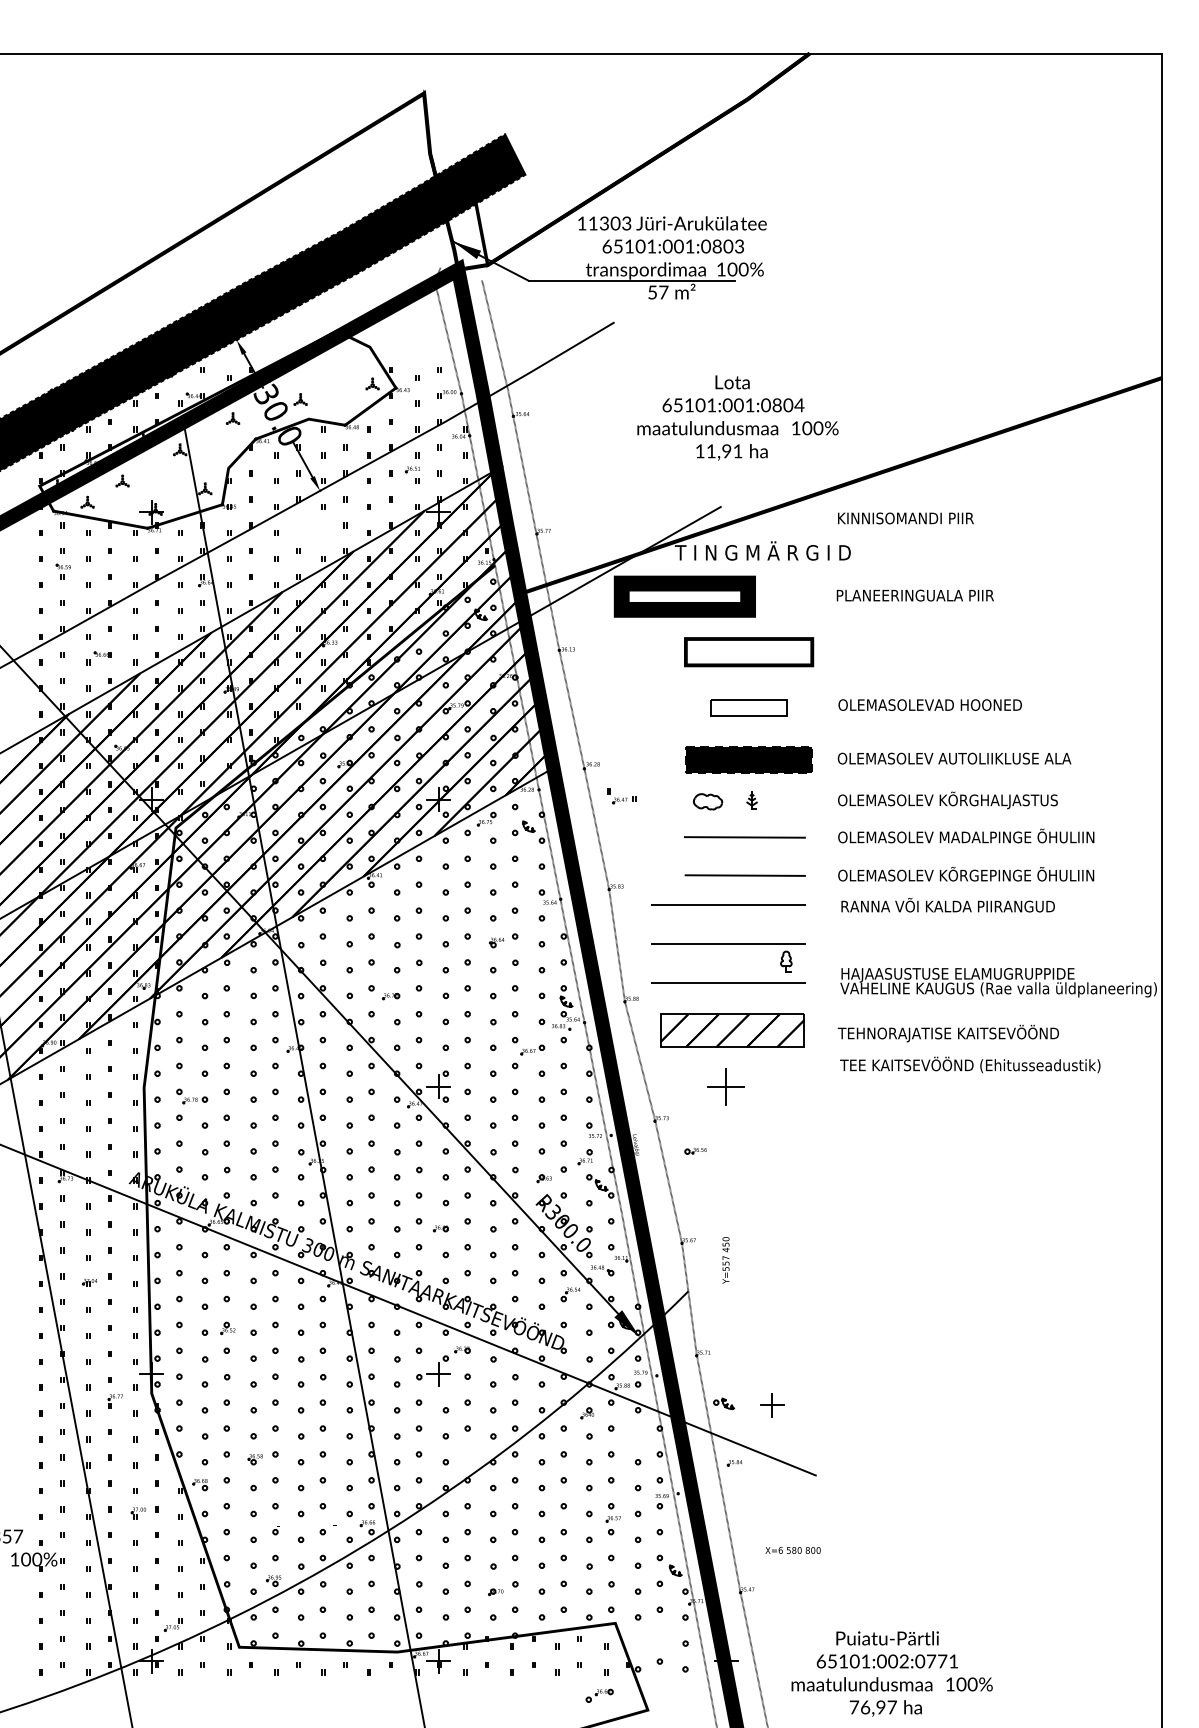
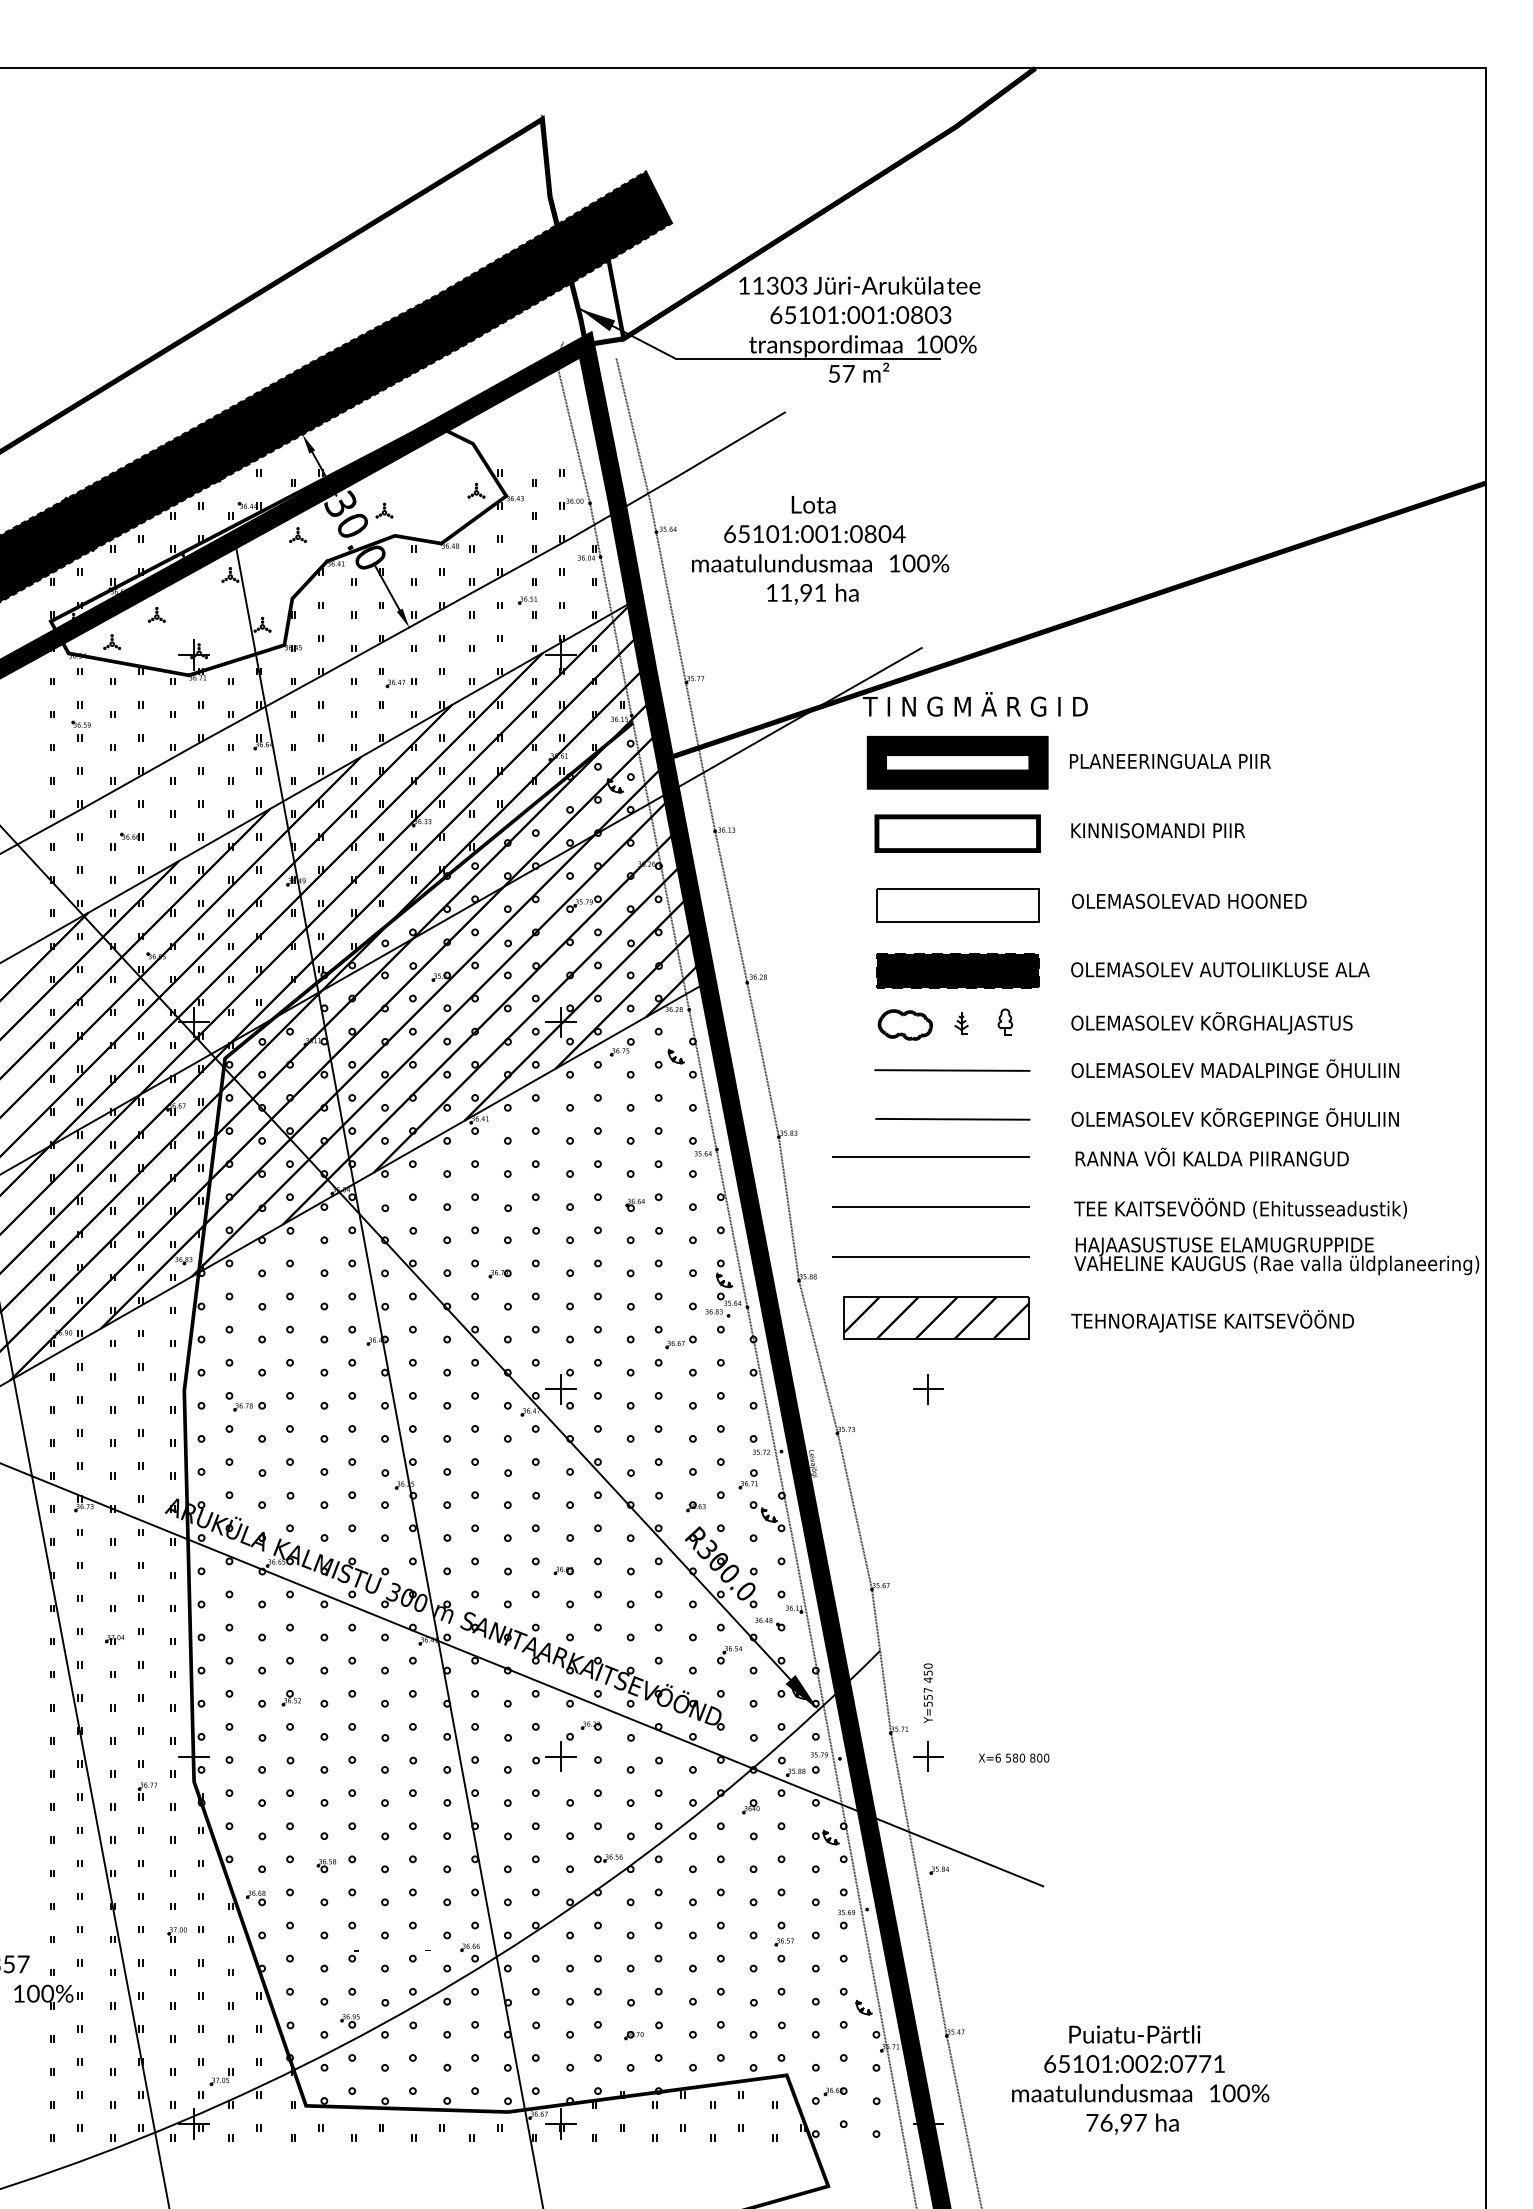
text: (737, 418) -> (820, 550), moved
text: (906, 518) -> (1158, 830), moved
part: (684, 596) -> (957, 762), moved
part: (748, 708) -> (957, 905), size x1.67
part: (621, 796) -> (397, 678), moved
part: (707, 801) -> (904, 1024), size x1.43
part: (786, 960) -> (1005, 1021), moved
text: (970, 1065) -> (1240, 1208), moved
part: (726, 1086) -> (928, 1389), size x0.62
part: (695, 1151) -> (608, 1858), moved
text: (725, 1259) -> (927, 1692), moved
part: (723, 1403) -> (825, 1837), moved
part: (772, 1405) -> (928, 1756), moved
text: (792, 1549) -> (1013, 1757), moved
text: (892, 1673) -> (1140, 2079), moved
part: (599, 1695) -> (829, 2095), moved

